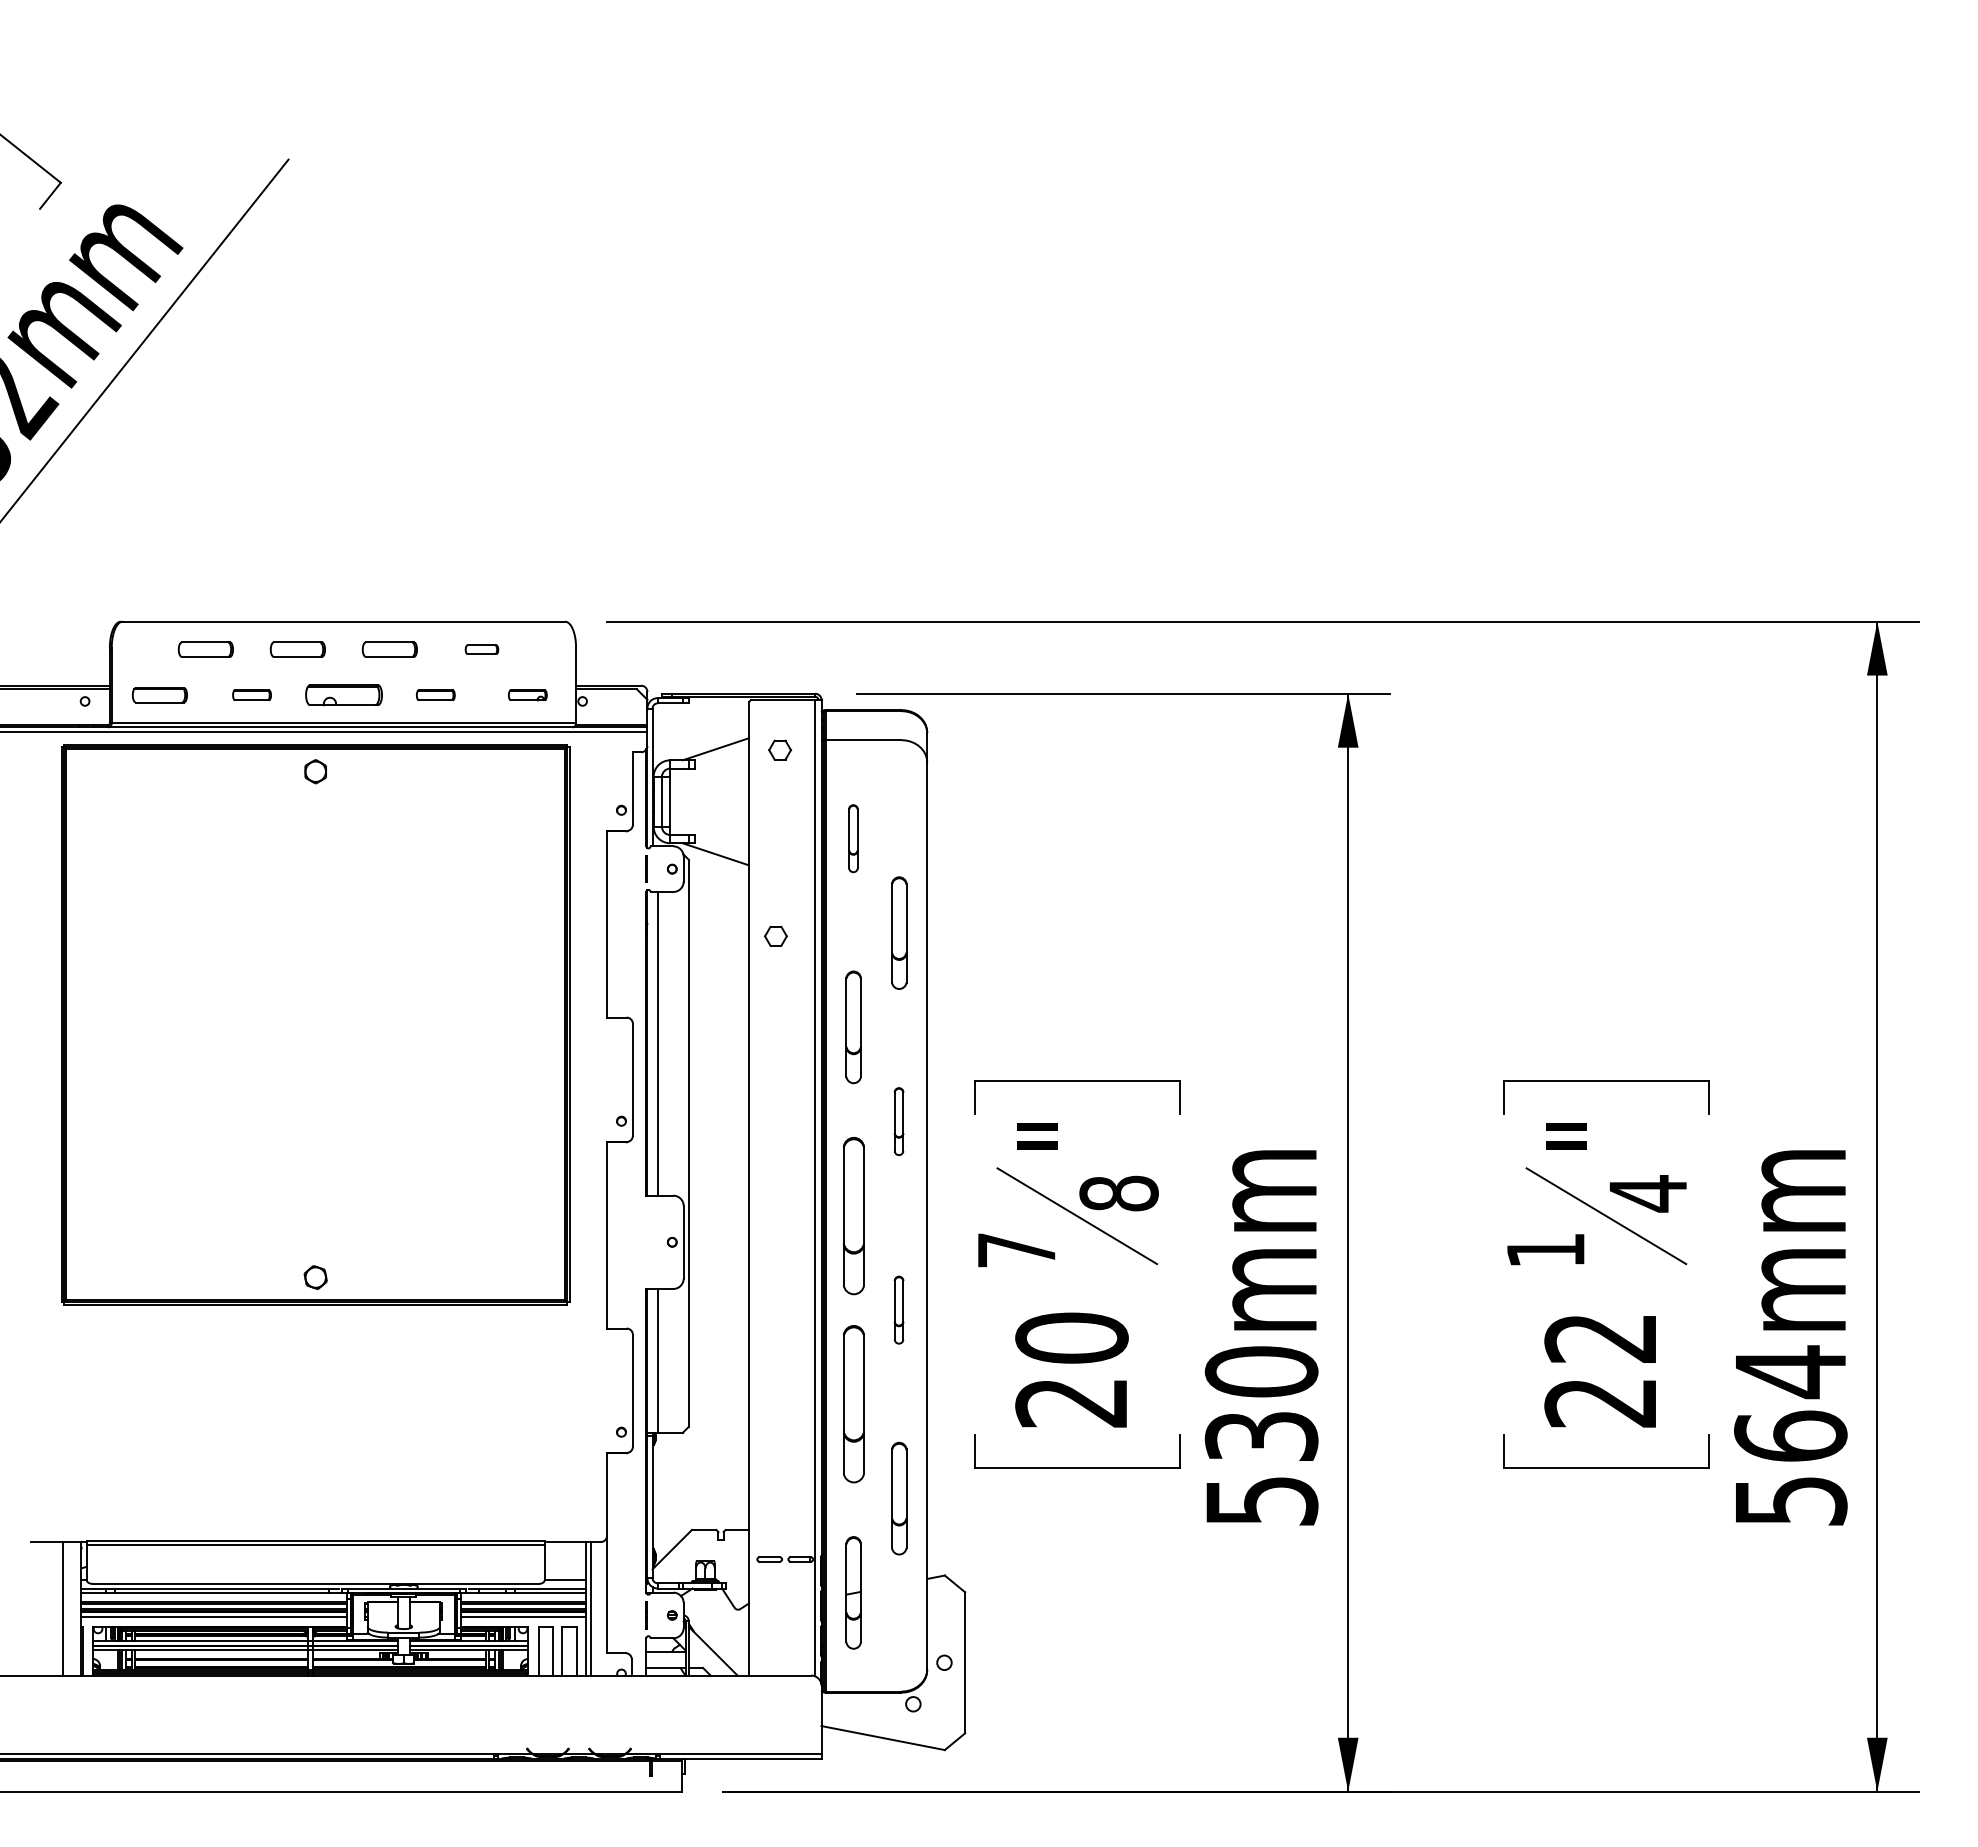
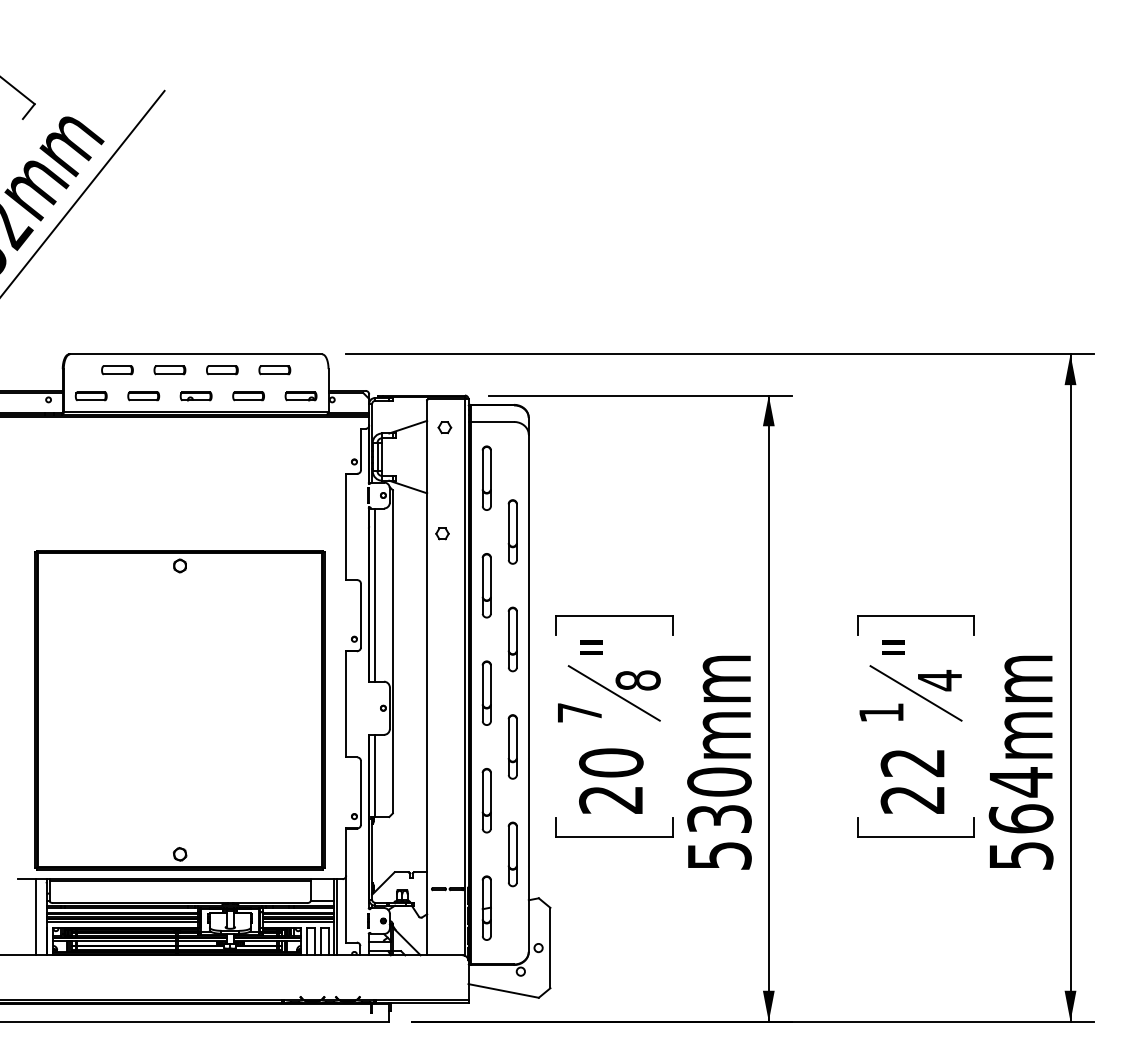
part: (481, 649) -> (274, 370), size x1.67
part: (251, 695) -> (143, 396), size x1.43
part: (342, 695) -> (195, 396), size x0.71
part: (435, 695) -> (248, 396), size x1.43
part: (526, 695) -> (300, 396), size x1.43
part: (853, 837) -> (486, 477), size x1.67
part: (314, 1025) -> (179, 710), moved
part: (898, 1121) -> (512, 639), size x1.67
part: (853, 1214) -> (486, 692), size x0.71
part: (898, 1309) -> (512, 746), size x1.67
part: (853, 1404) -> (486, 800), size x0.71

